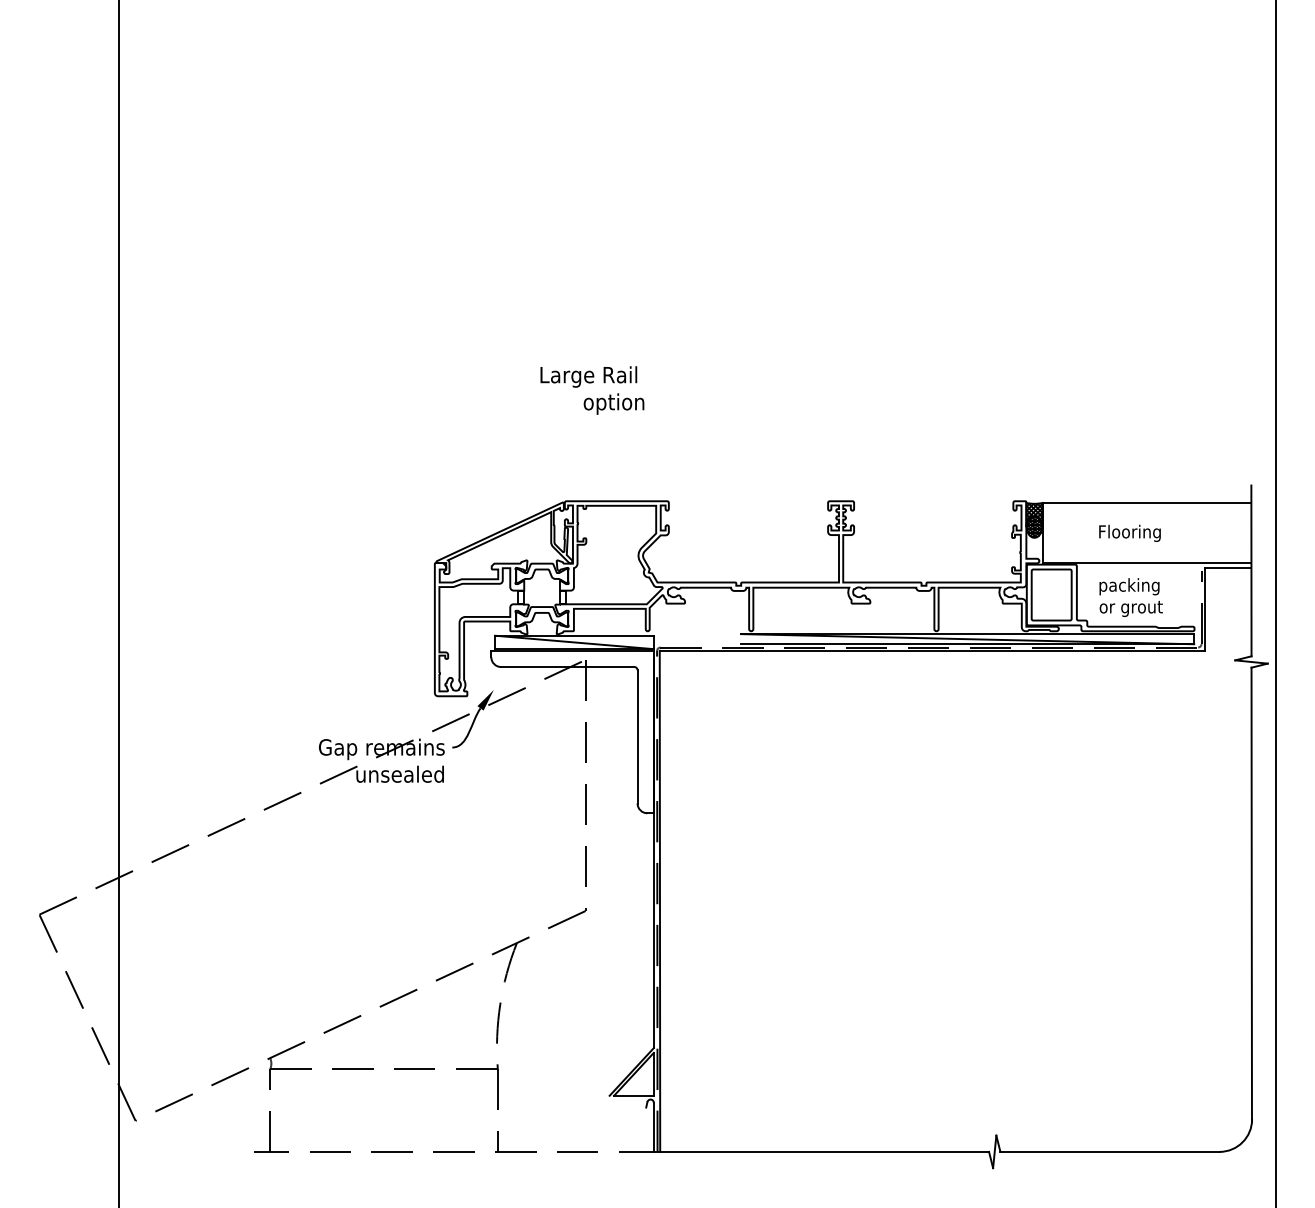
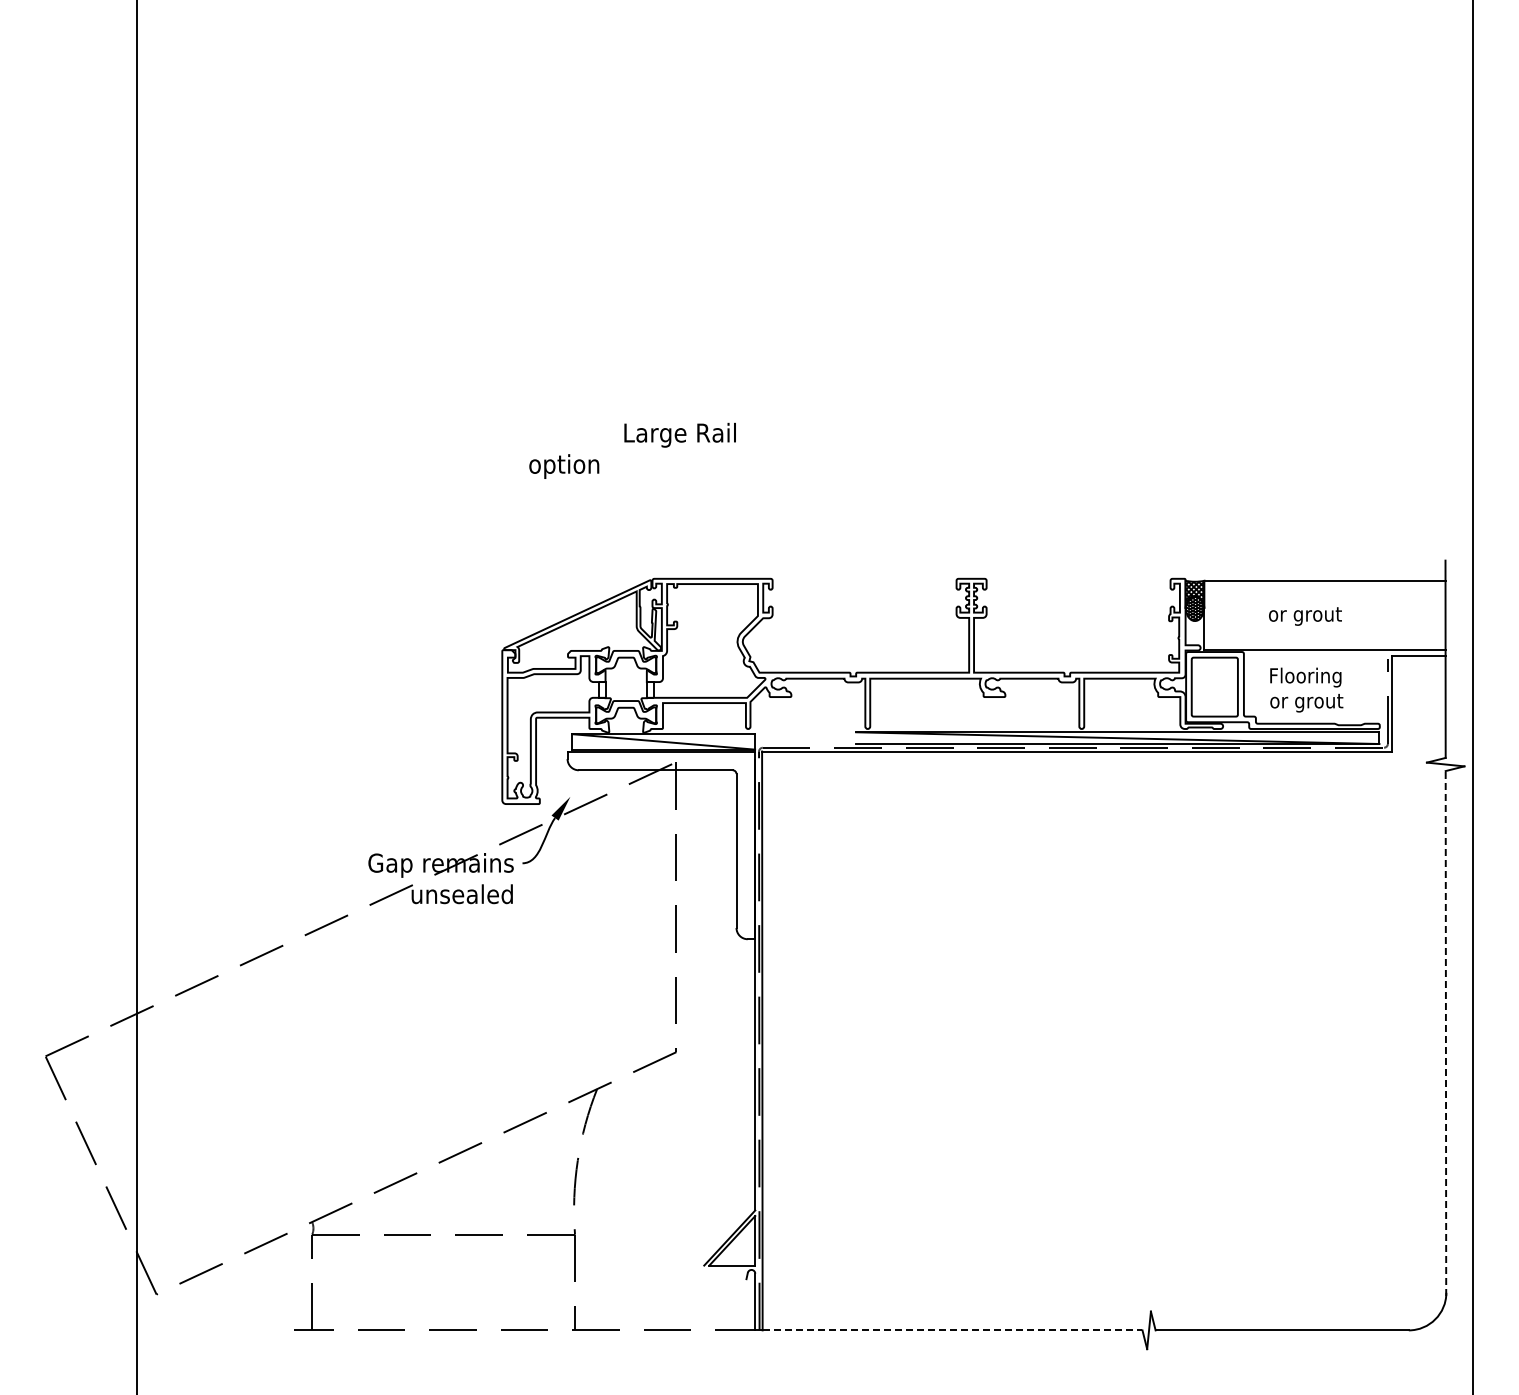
text: (614, 404) -> (564, 466), moved
text: (1130, 533) -> (1305, 615), Flooring -> or grout
text: (1130, 586) -> (1305, 677), packing -> Flooring
line: (1251, 894) -> (1445, 1033), solid -> dashed
line: (824, 1151) -> (952, 1330), solid -> dashed

